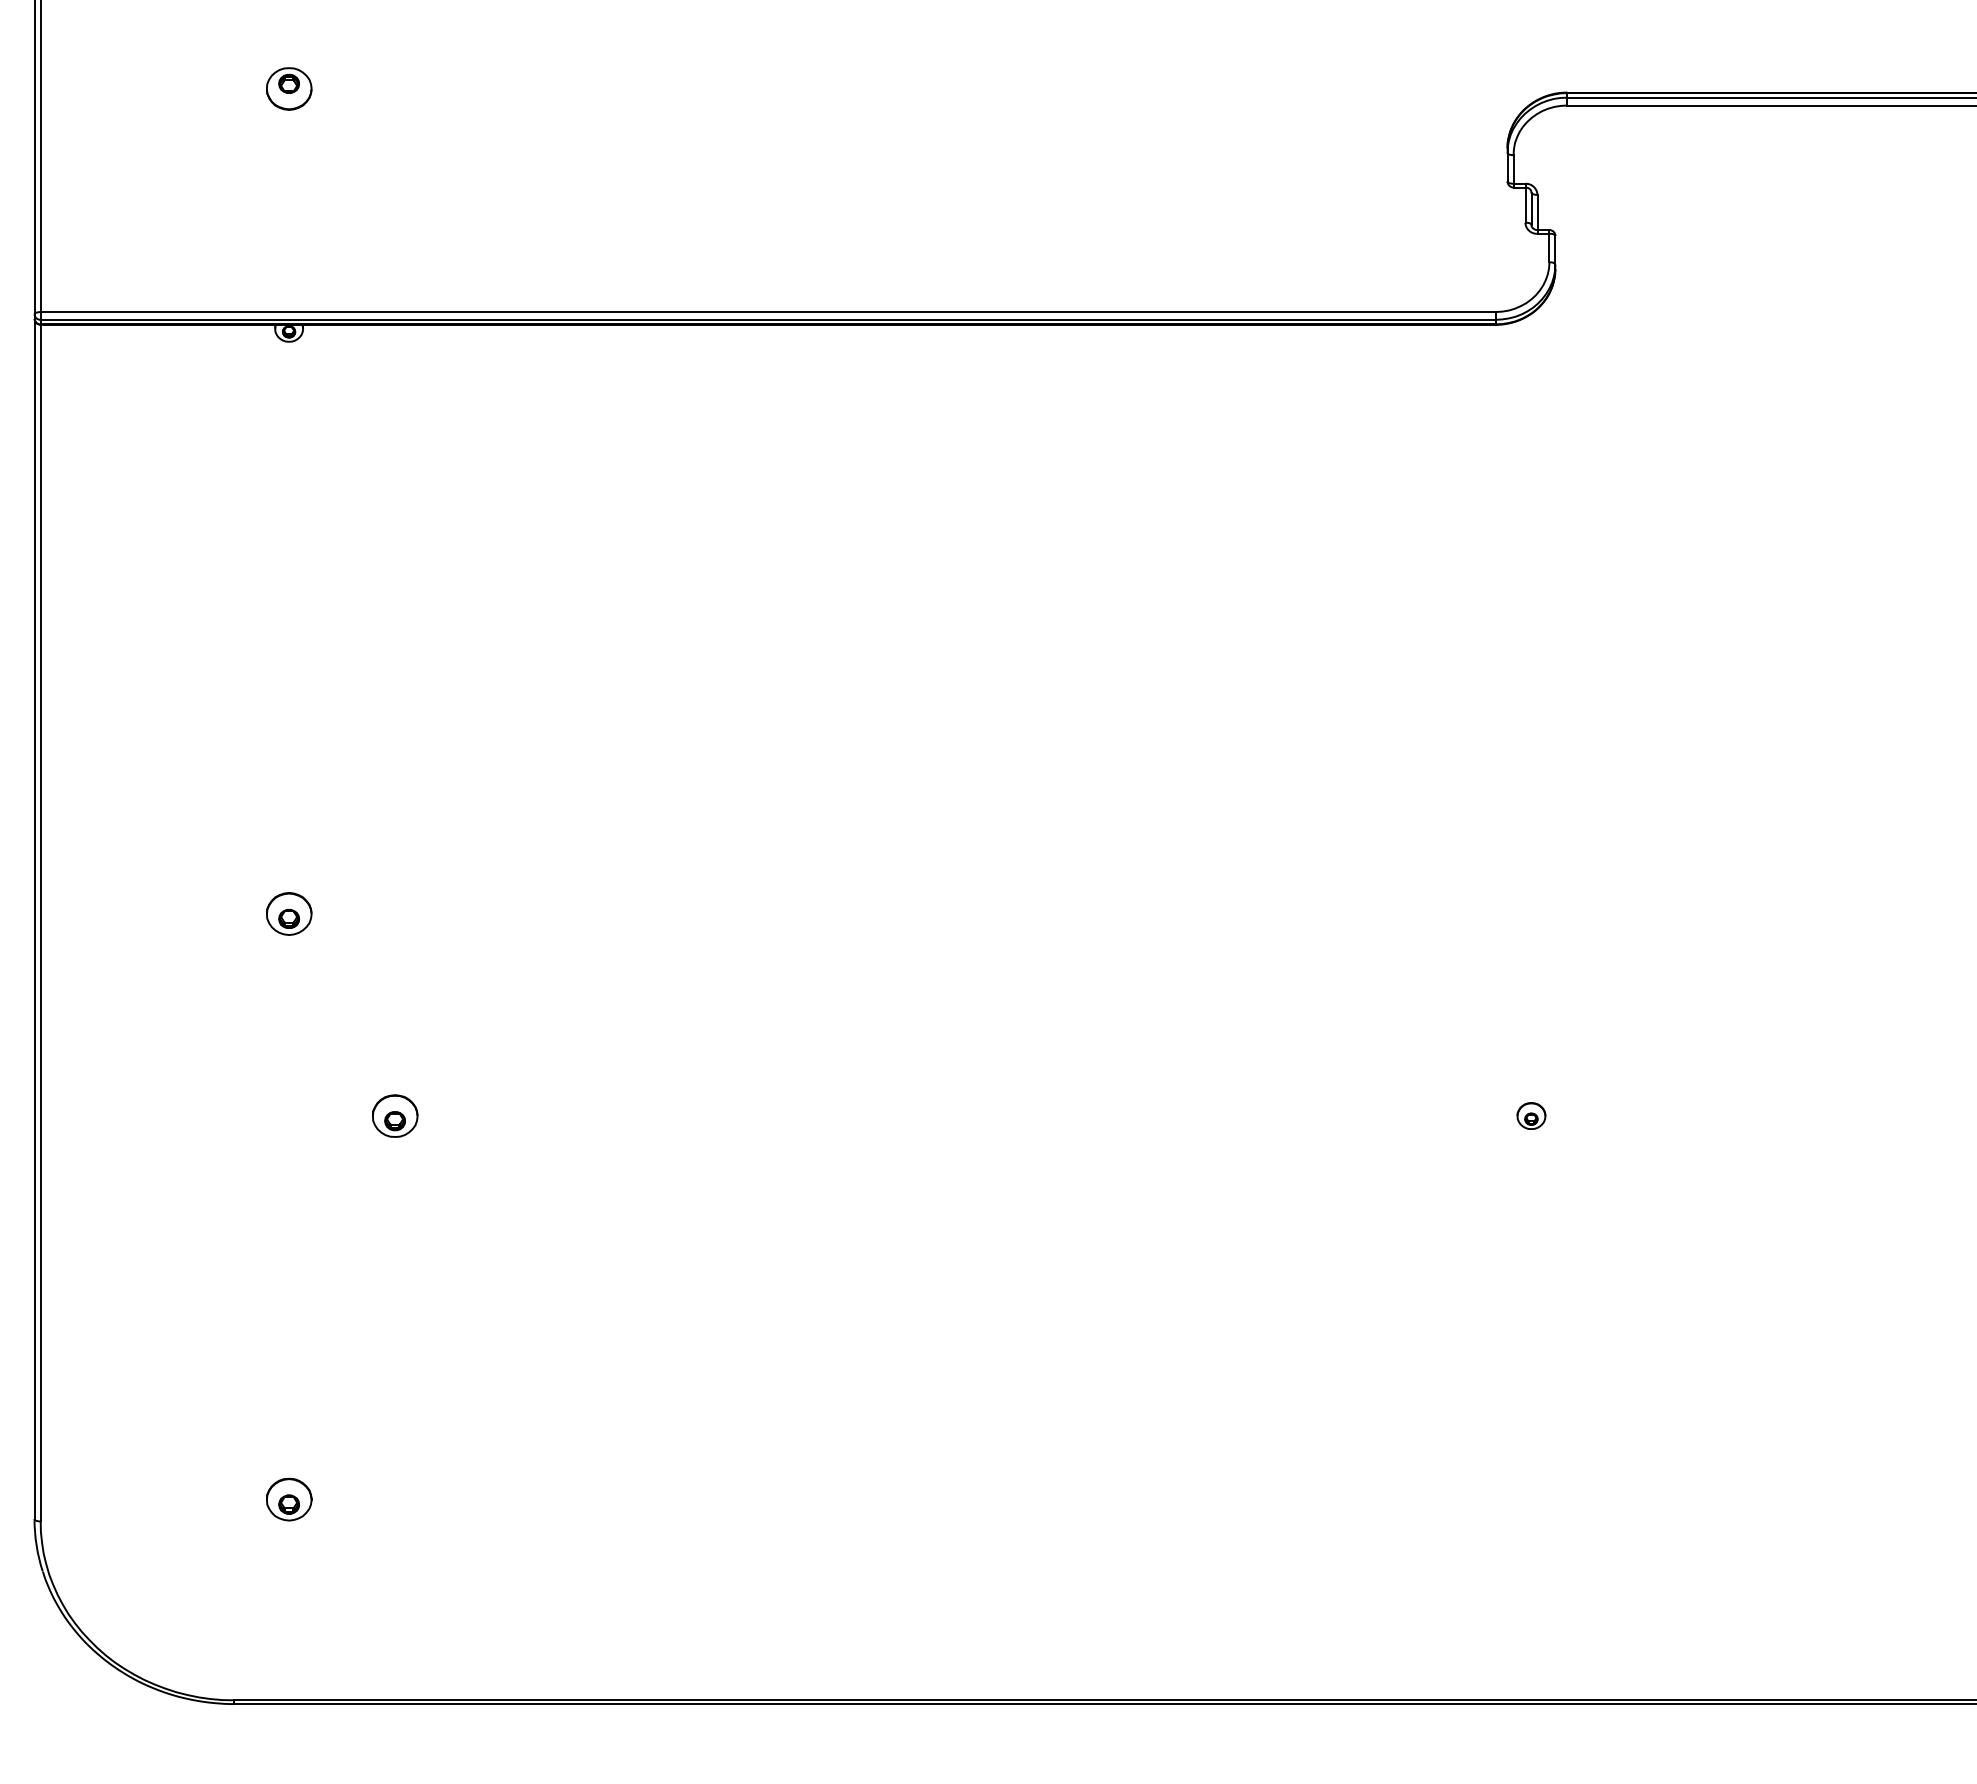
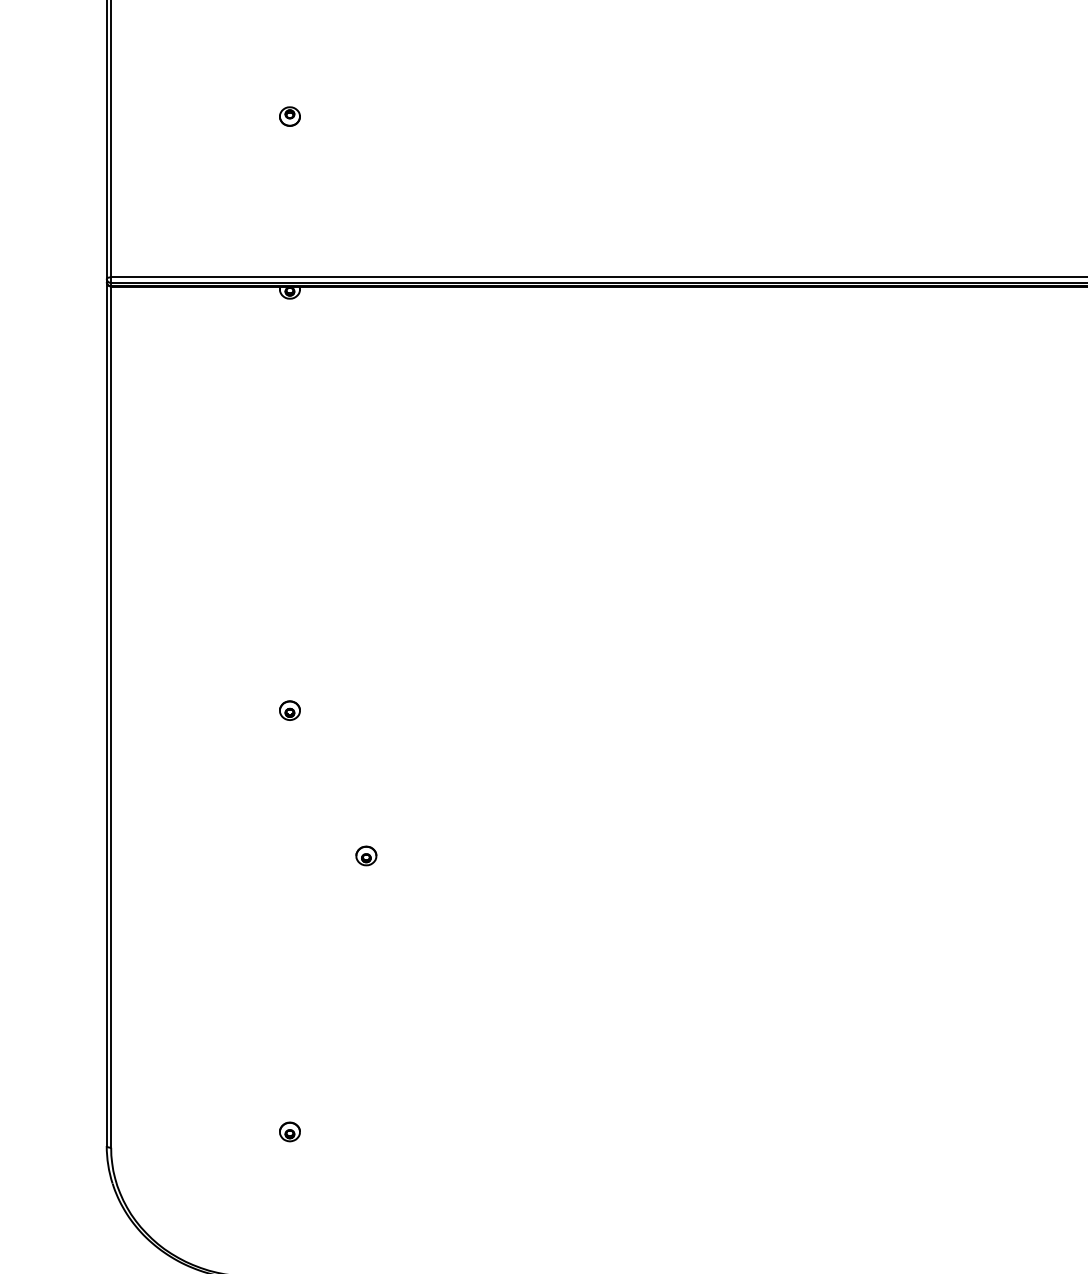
part: (288, 88) -> (289, 116), size x0.62
part: (288, 914) -> (289, 710), size x0.62
part: (395, 1115) -> (366, 855), size x0.62
part: (288, 1499) -> (289, 1131), size x0.62

